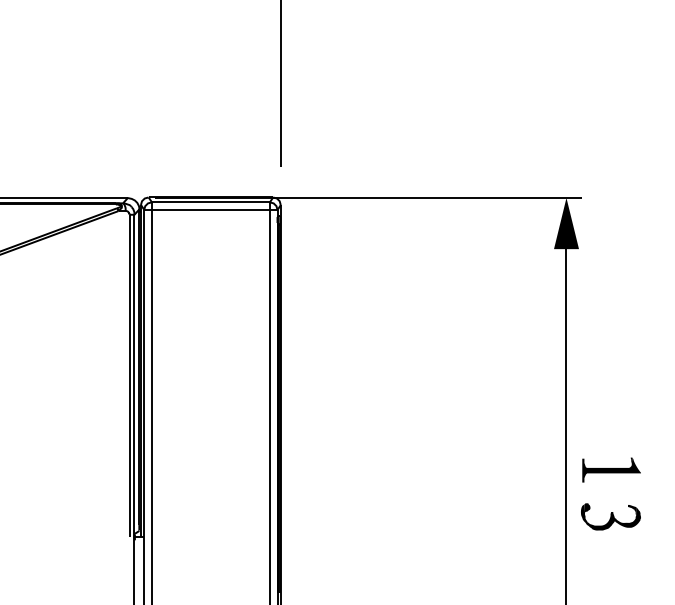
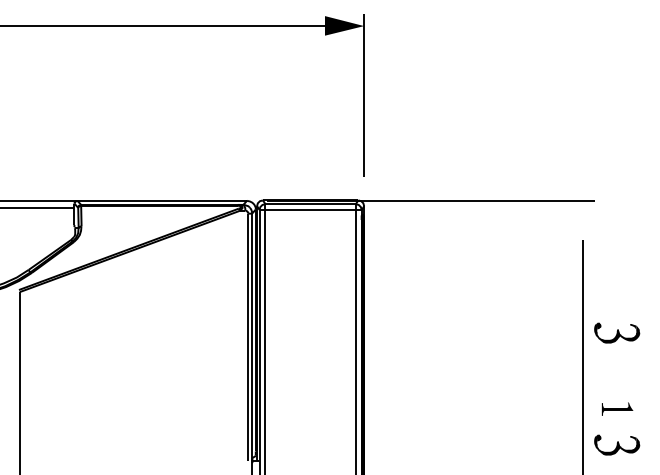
fill: (565, 222) -> (582, 219), removed
part: (611, 369) -> (617, 332), added
part: (611, 469) -> (617, 408), size x0.7

